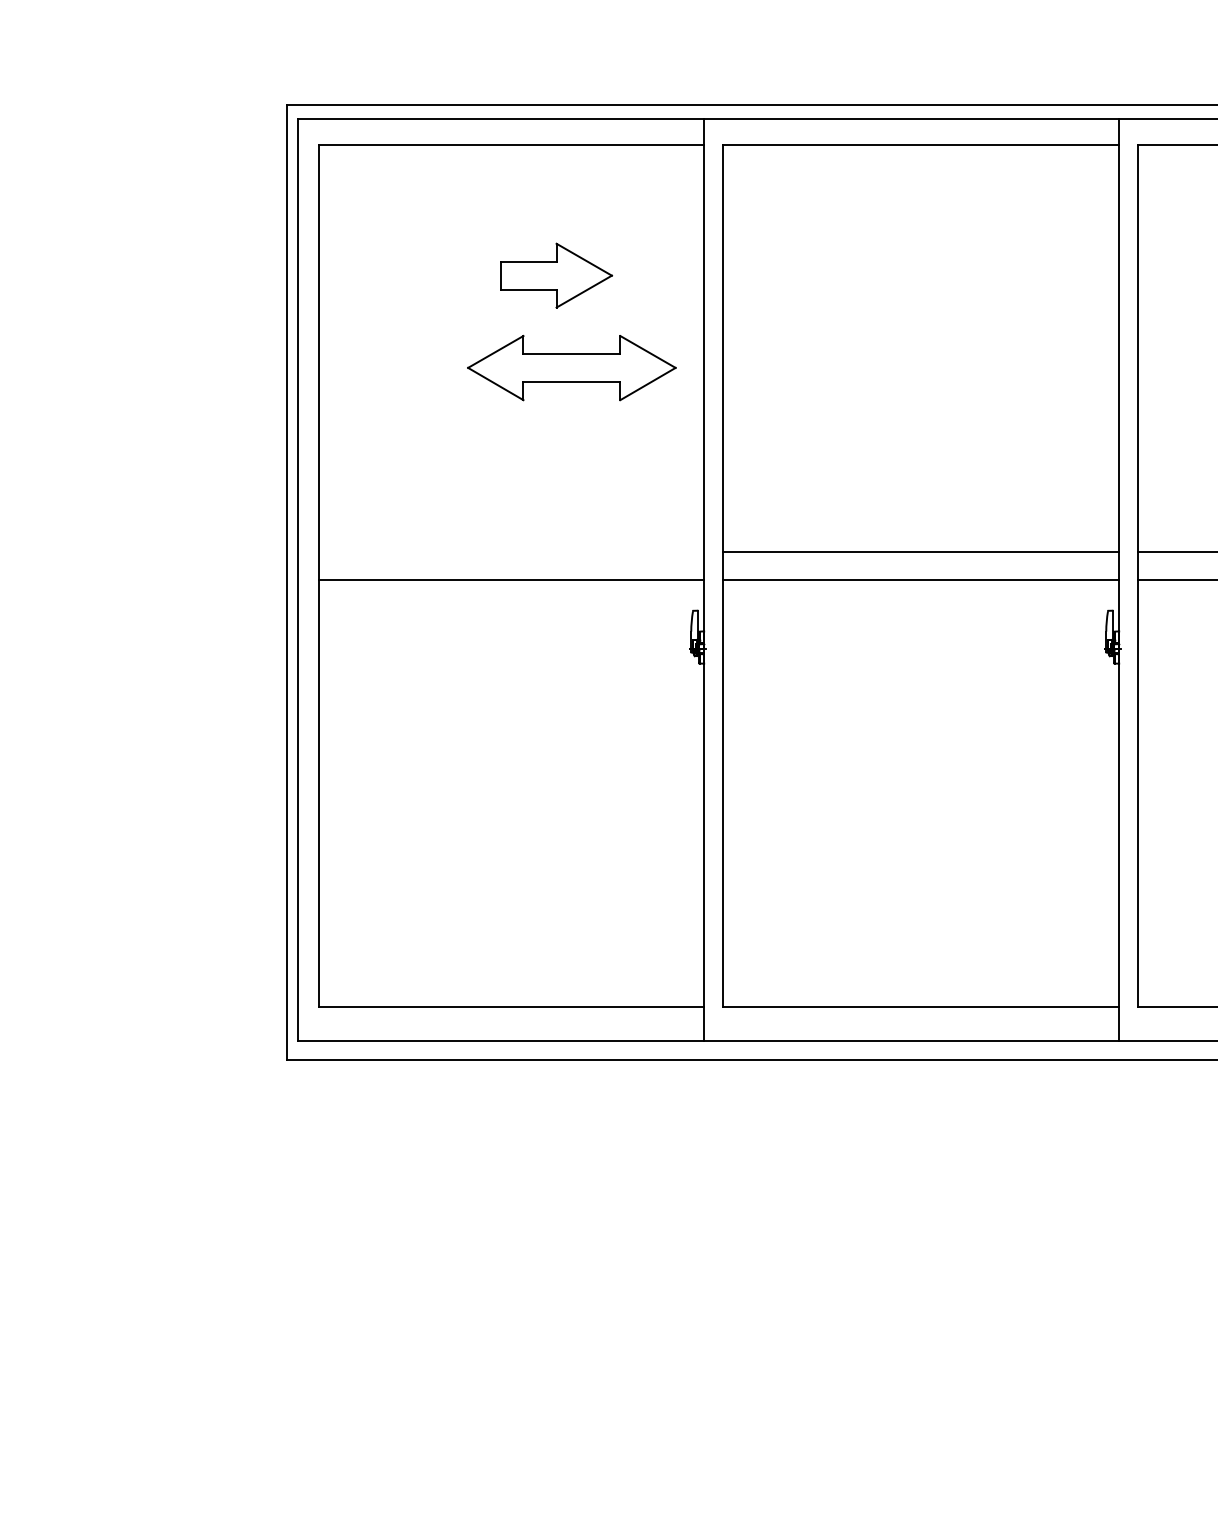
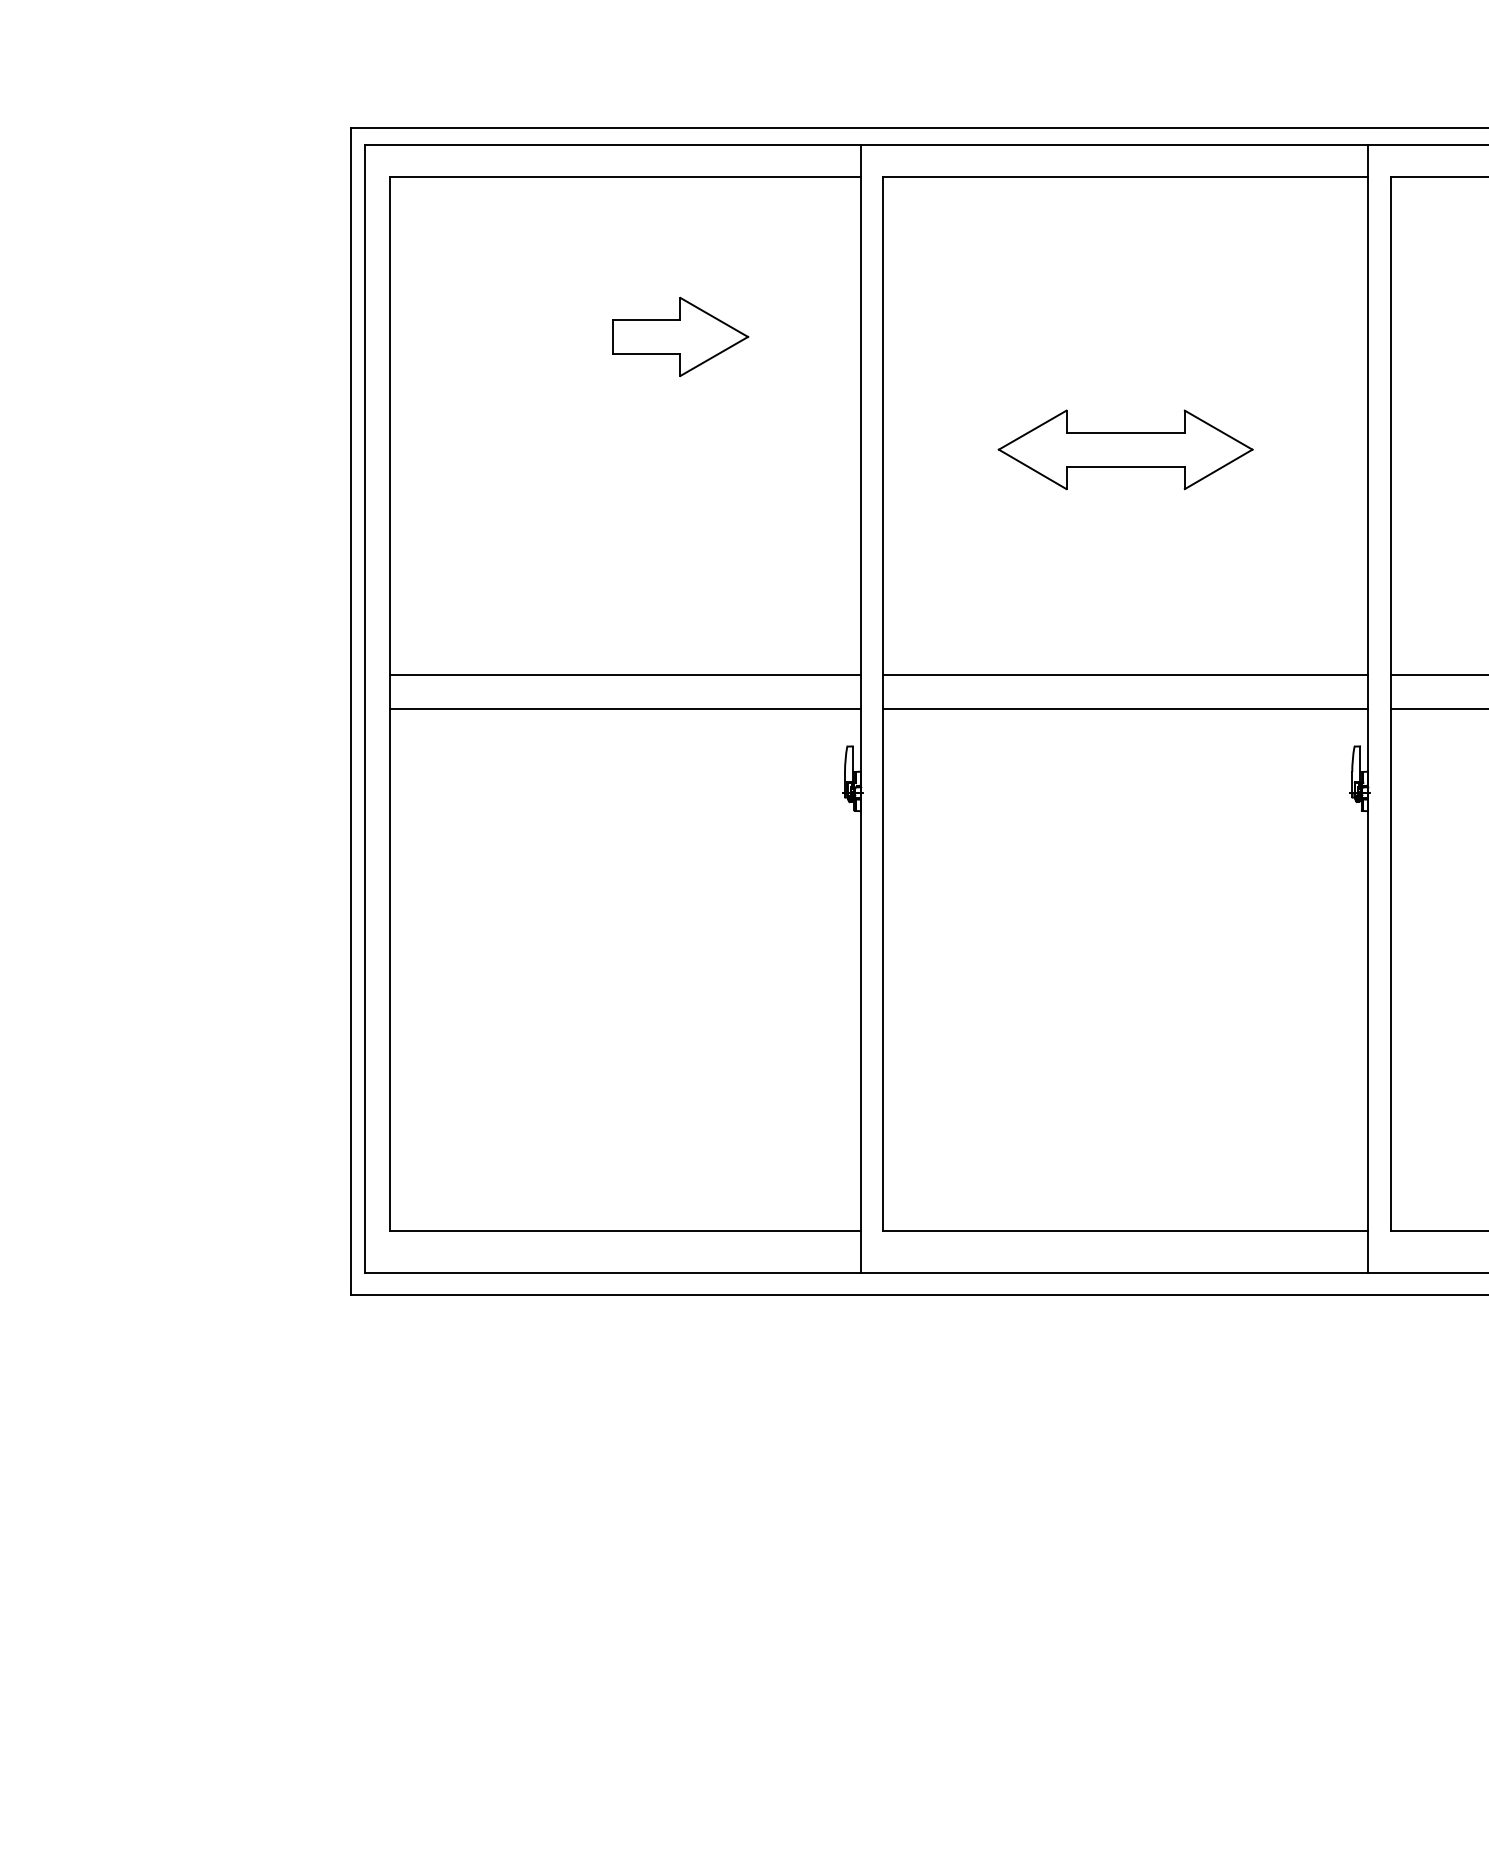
part: (571, 368) -> (1125, 450), moved
line: (511, 552) -> (625, 675), added

